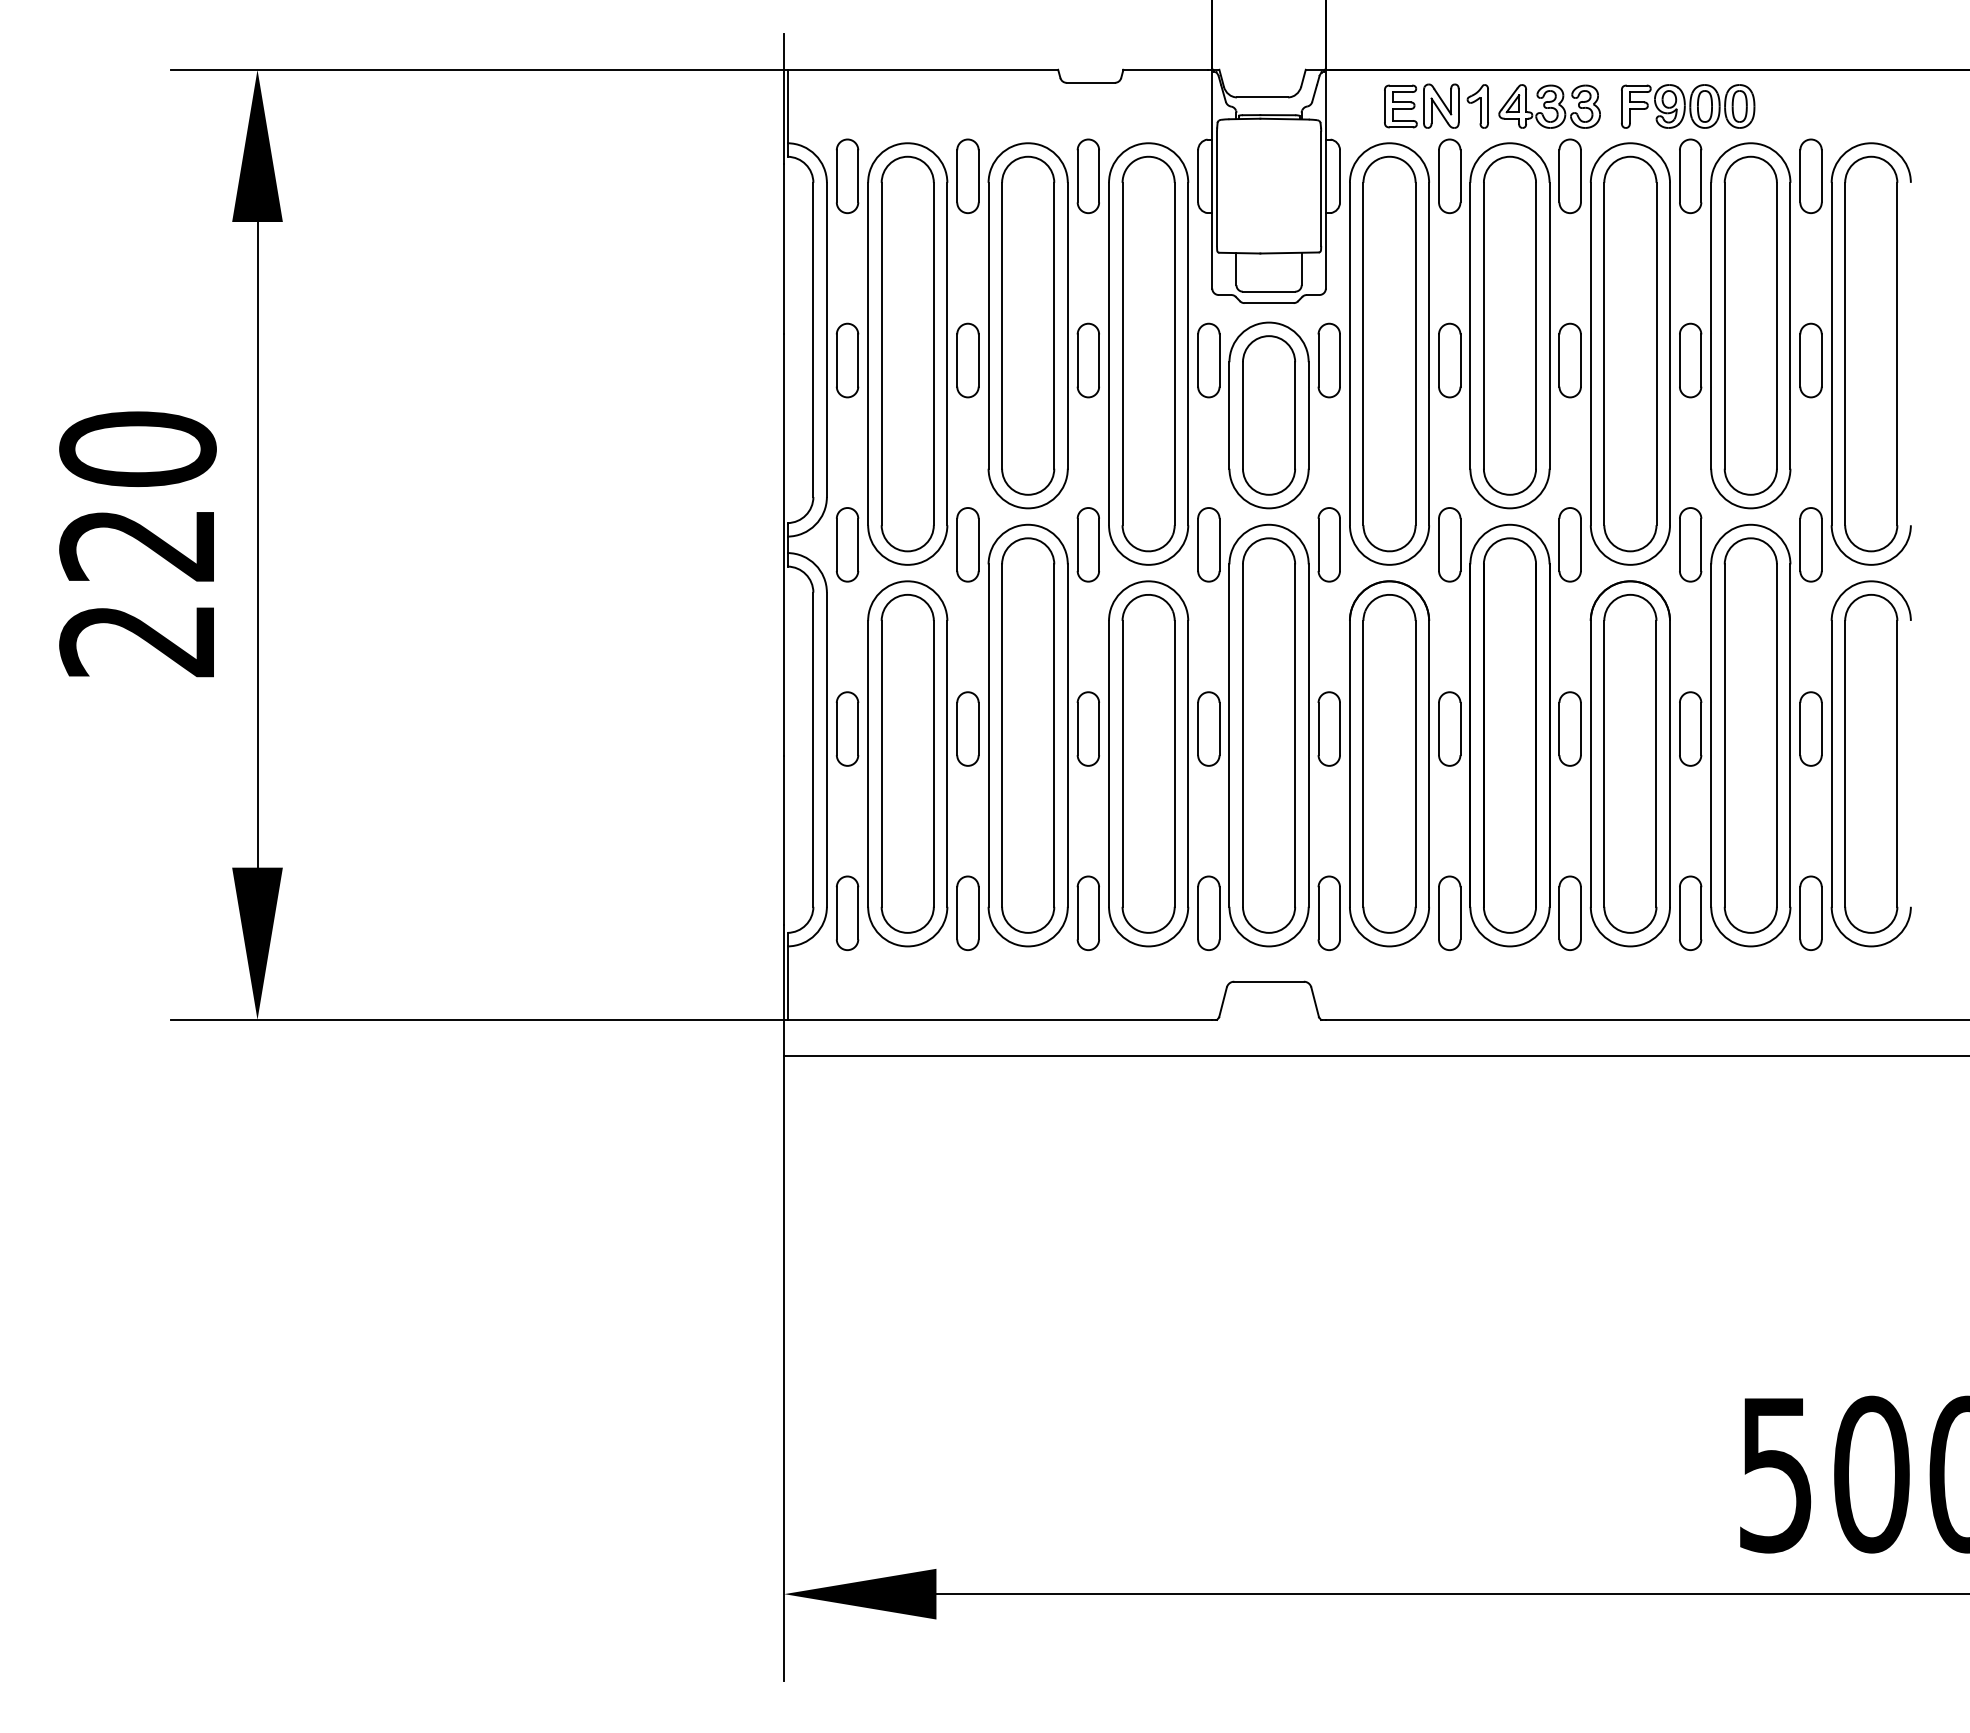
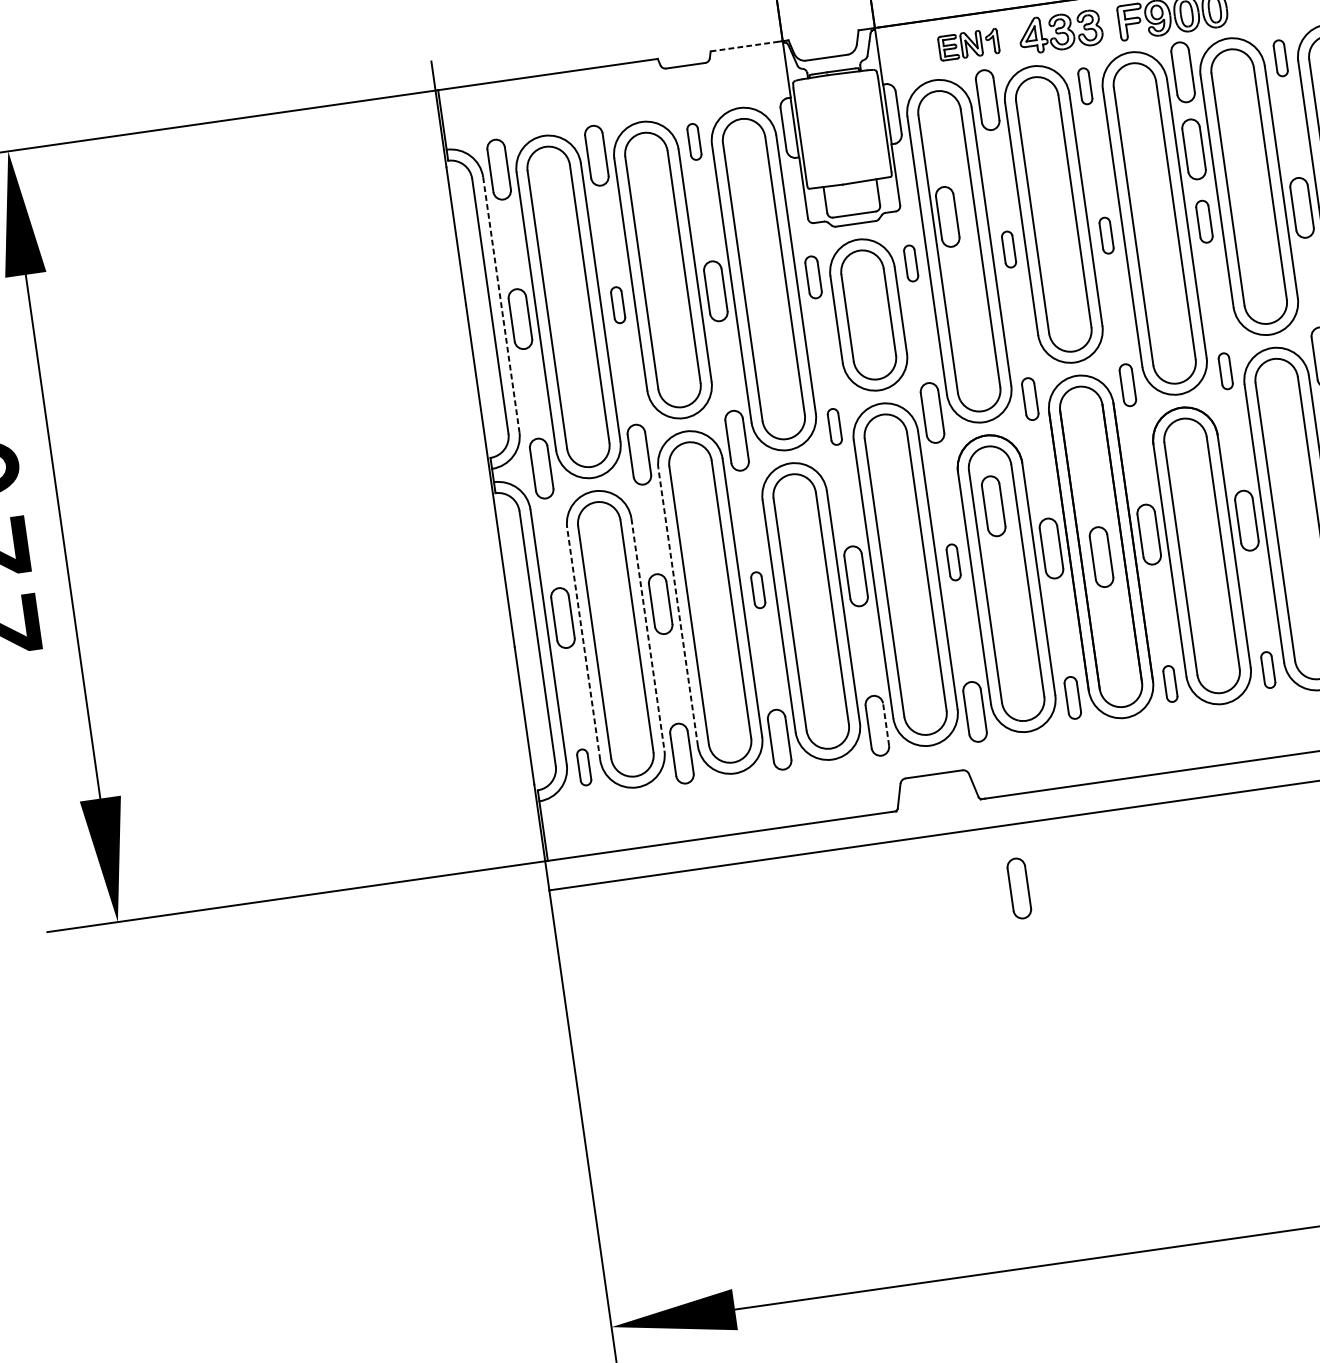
line: (1166, 69) -> (745, 46), solid -> dashed
part: (1436, 105) -> (968, 44), size x0.7
part: (1810, 175) -> (1280, 57), size x0.6
part: (1087, 176) -> (693, 142), size x0.6
part: (1569, 176) -> (1084, 86), size x0.6
part: (1690, 271) -> (1193, 149), added
part: (1380, 310) -> (947, 216), added
line: (826, 340) -> (501, 305), solid -> dashed
part: (967, 360) -> (617, 305), size x0.6
part: (1208, 360) -> (813, 277), size x0.7
part: (1328, 360) -> (910, 263), size x0.6
part: (1449, 360) -> (1008, 249), size x0.6
part: (1569, 360) -> (1106, 235), size x0.6
part: (1690, 360) -> (1204, 221), size x0.7
part: (1208, 544) -> (834, 426), size x0.6
part: (1449, 544) -> (1030, 398), size x0.7
part: (1569, 544) -> (1127, 384), size x0.7
part: (1690, 544) -> (1225, 371), size x0.6
part: (1386, 667) -> (993, 505), added
part: (1087, 728) -> (757, 589), size x0.6
part: (1328, 728) -> (953, 562), size x0.6
line: (988, 735) -> (678, 607), solid -> dashed
part: (1508, 747) -> (1101, 556), added
line: (868, 763) -> (583, 643), solid -> dashed
line: (947, 763) -> (648, 634), solid -> dashed
part: (847, 912) -> (584, 766), size x0.6
line: (1219, 912) -> (885, 723), solid -> dashed
part: (1449, 912) -> (1072, 697), size x0.7
part: (1569, 912) -> (1169, 683), size x0.6
part: (1690, 912) -> (1267, 669), size x0.6
part: (1351, 1133) -> (1018, 887), added

